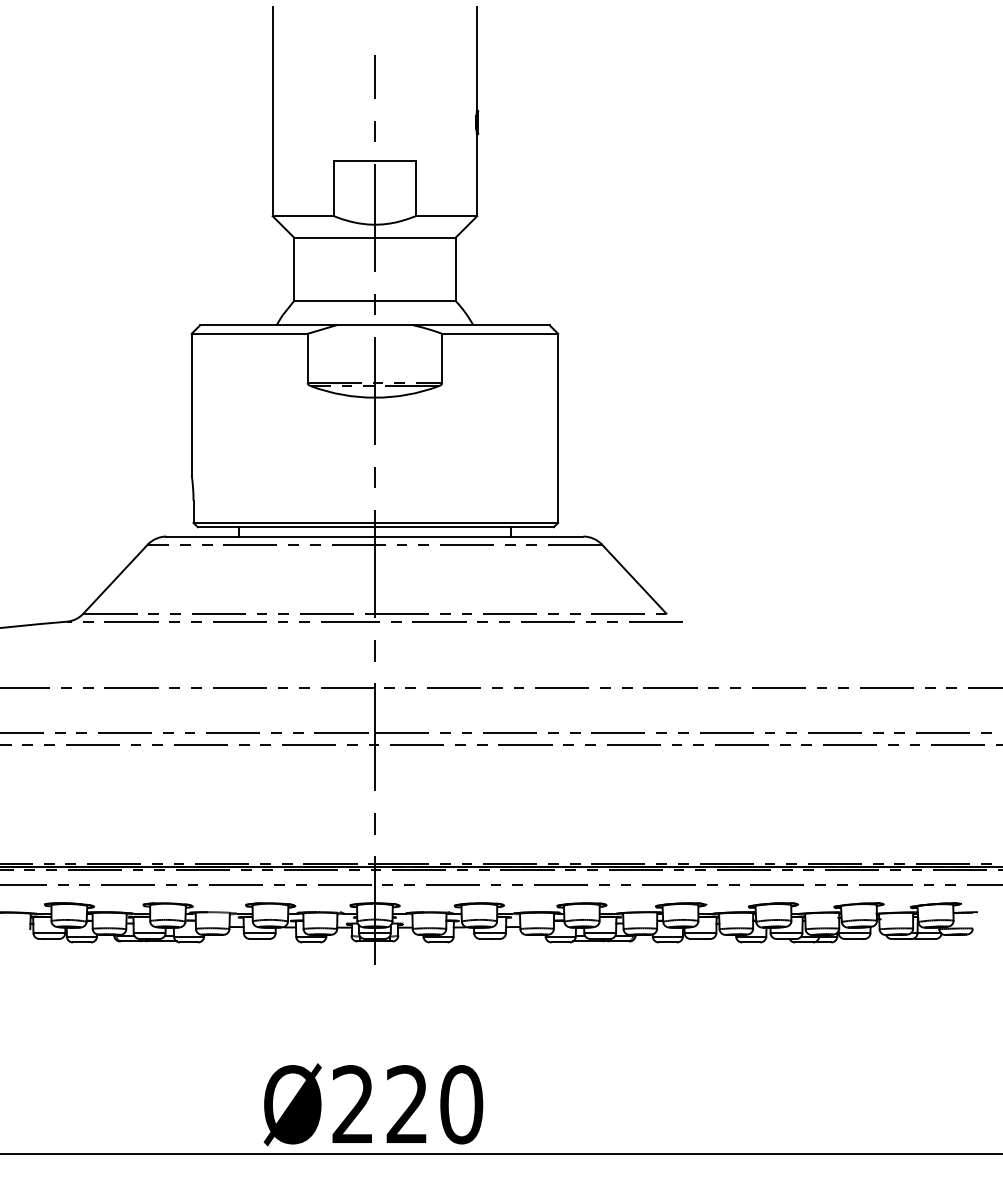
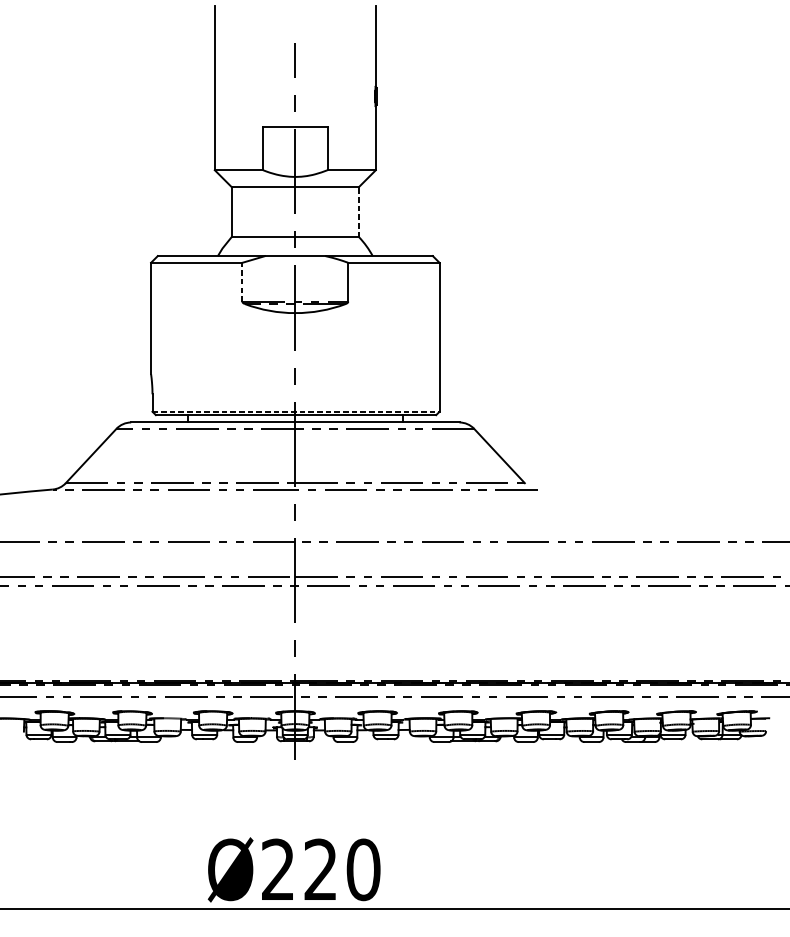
line: (455, 269) -> (358, 212), solid -> dashed
line: (307, 358) -> (242, 282), solid -> dashed
line: (376, 522) -> (296, 411), solid -> dashed

